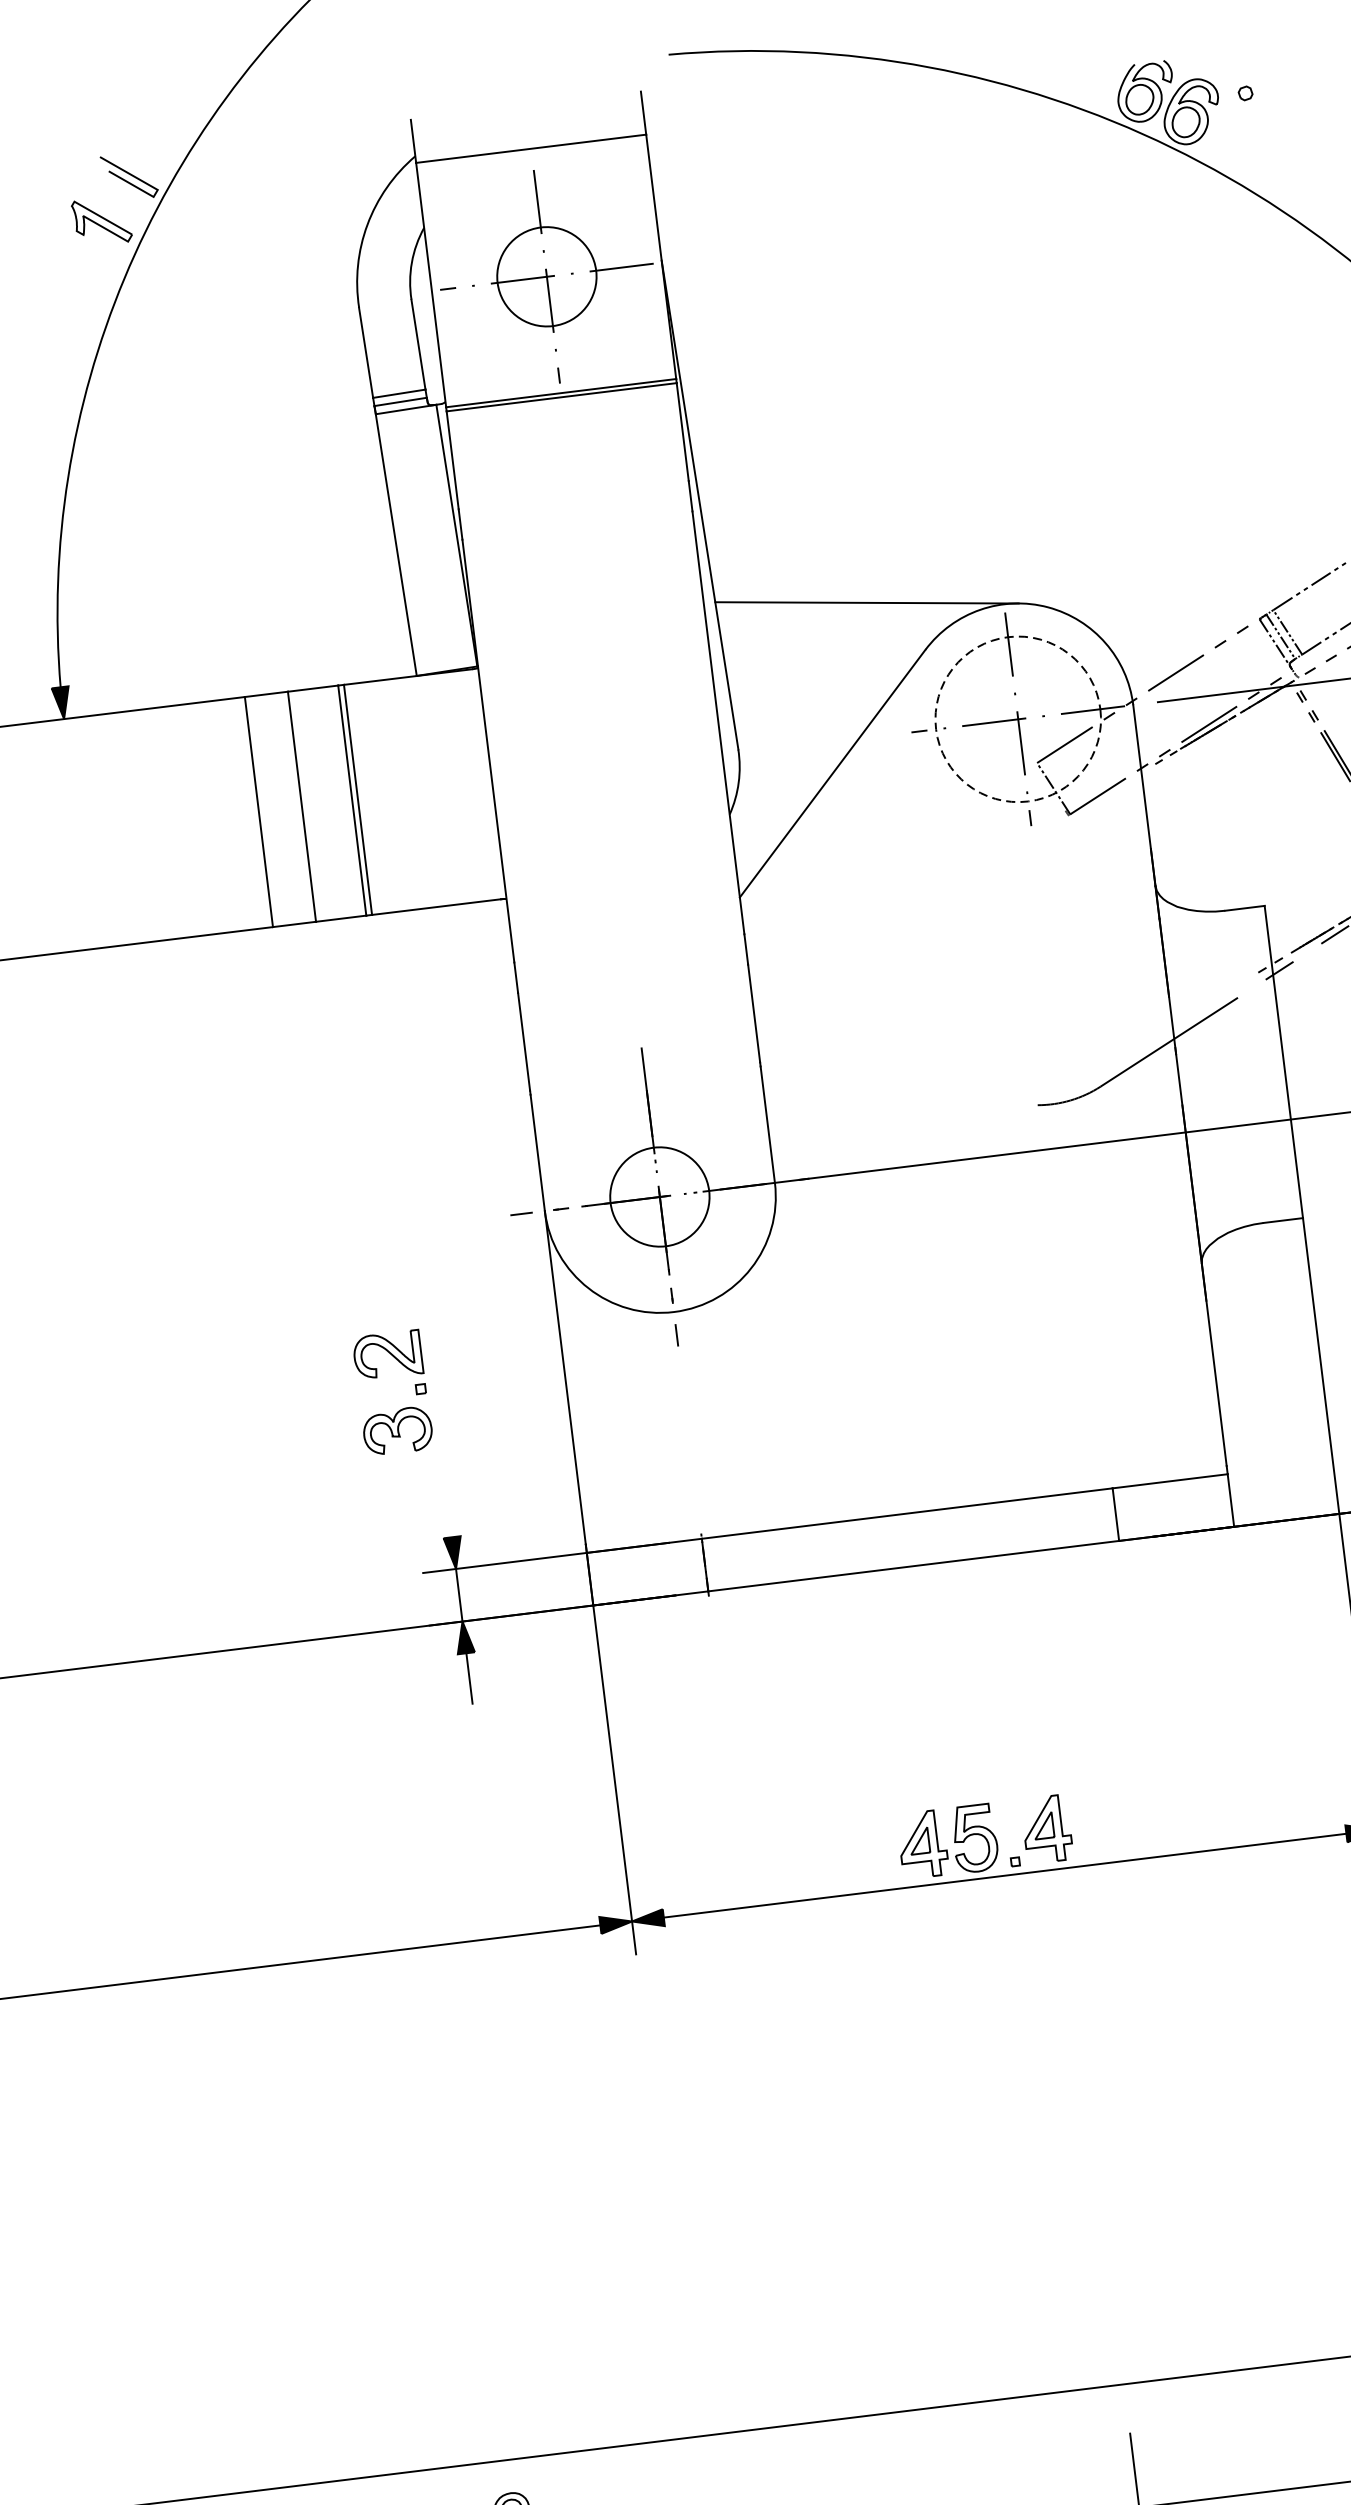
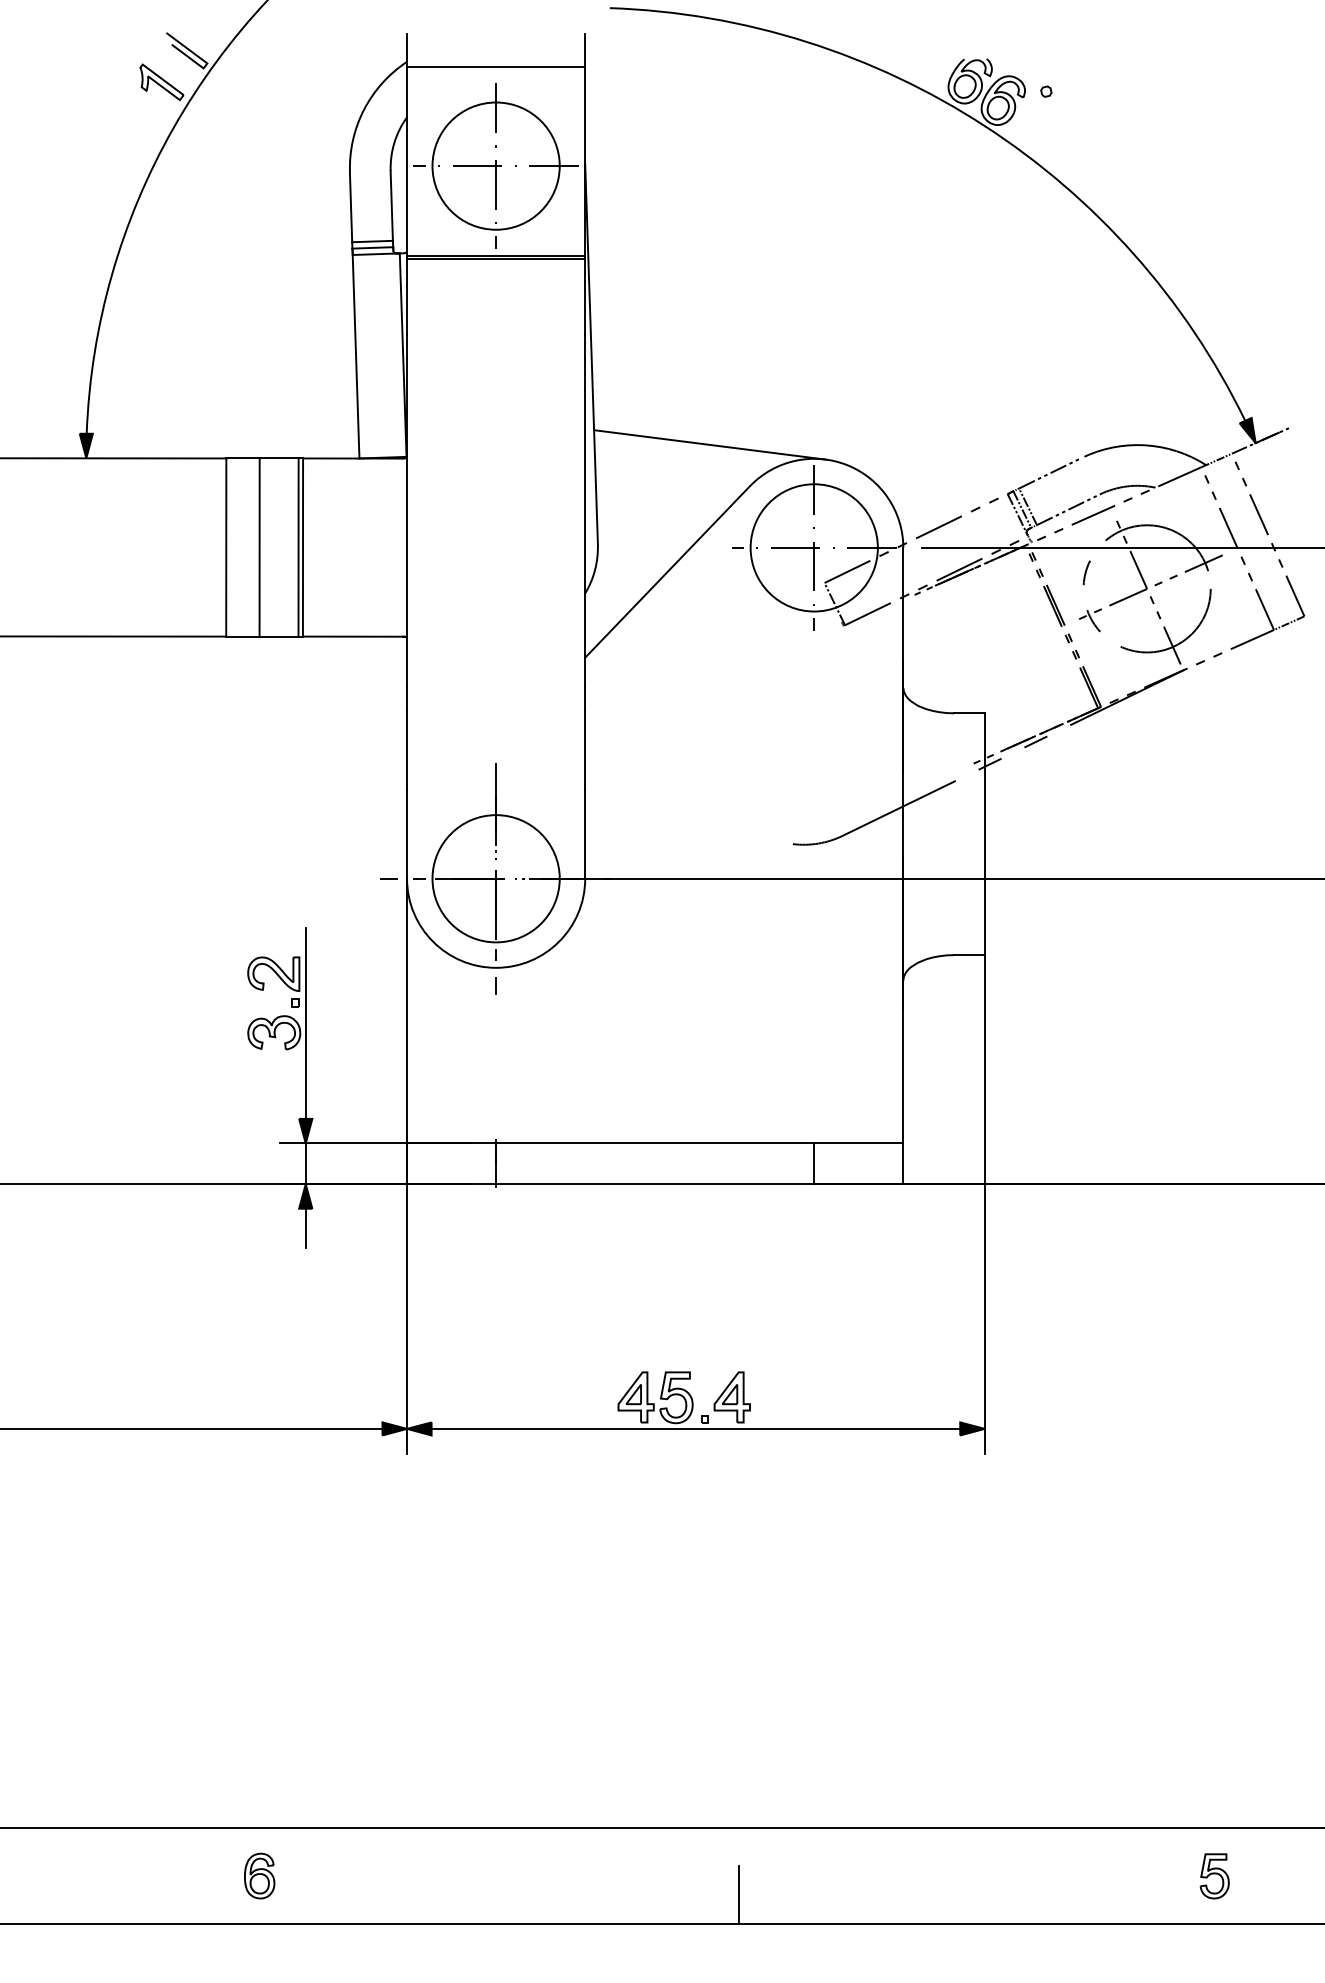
circle: (546, 276) -> (495, 165), size x1.67
circle: (1017, 718) -> (813, 547), dashed -> solid
circle: (659, 1196) -> (495, 878), size x1.67
line: (436, 1414) -> (305, 1023), added

